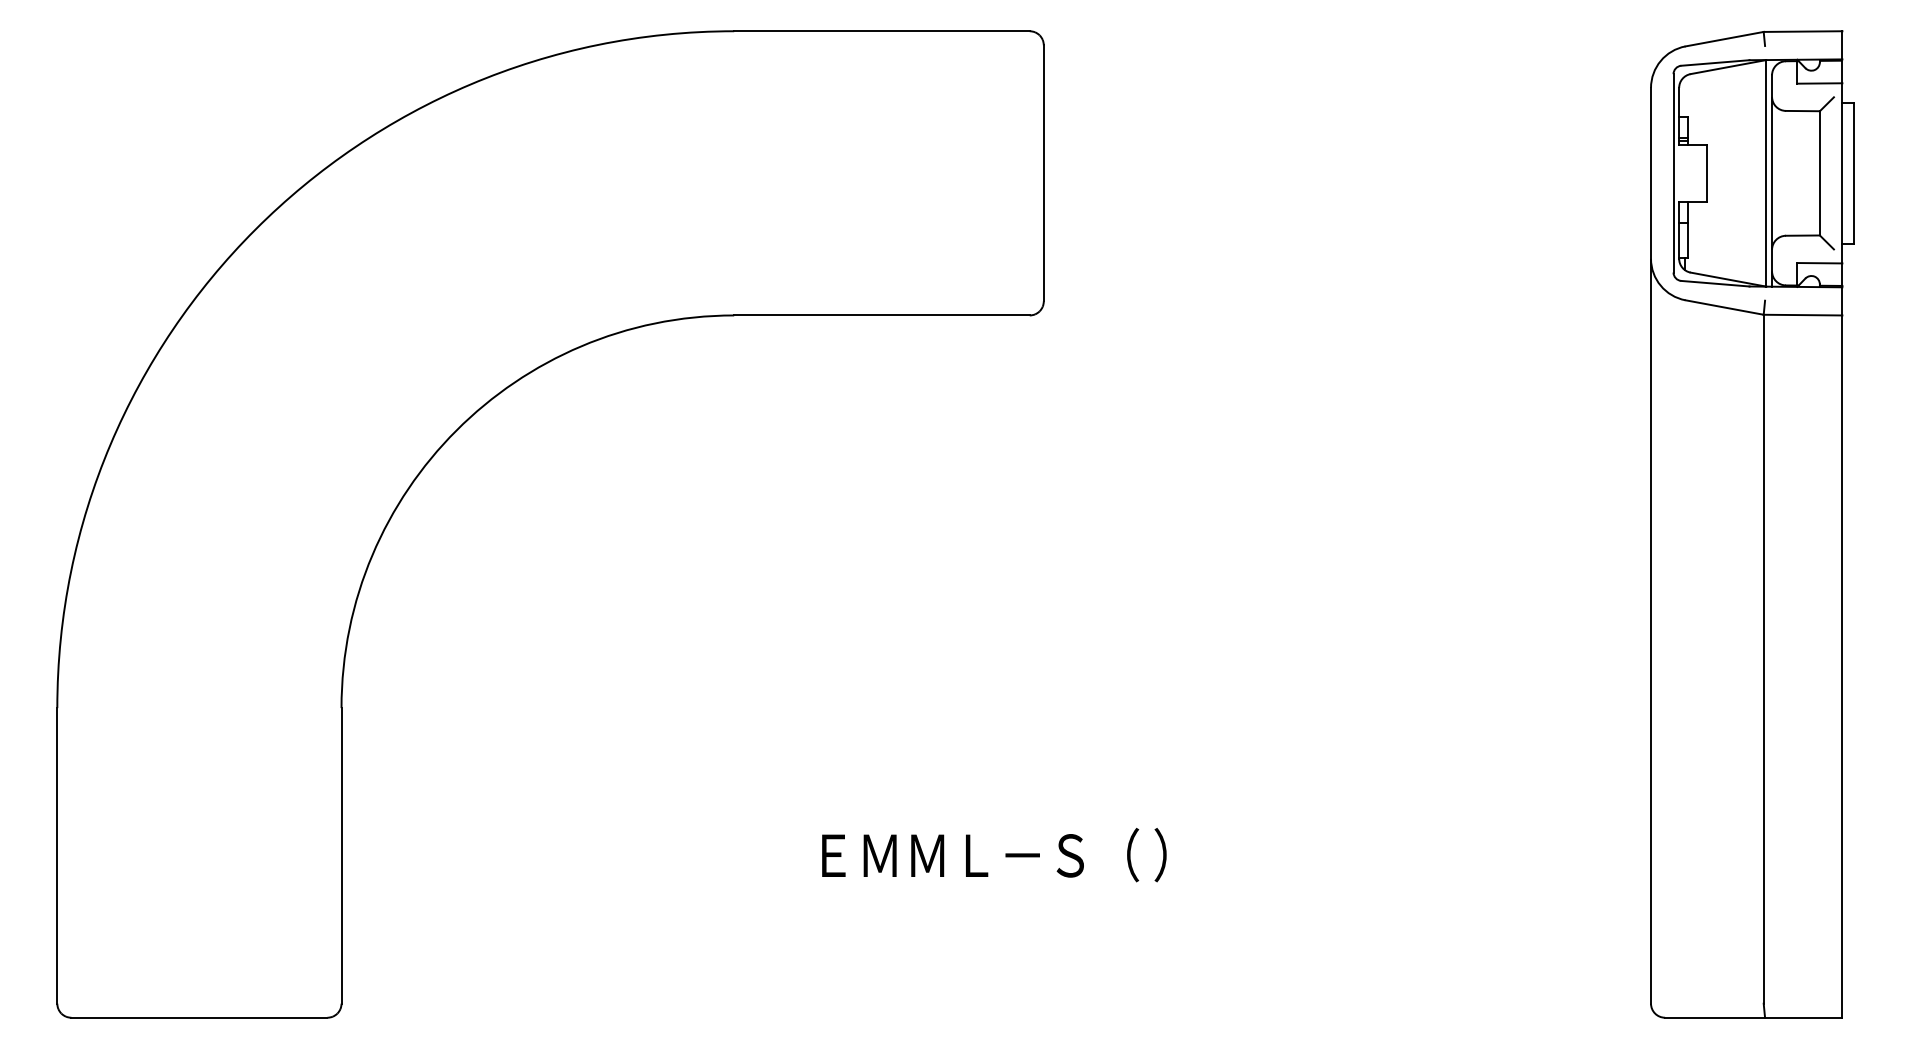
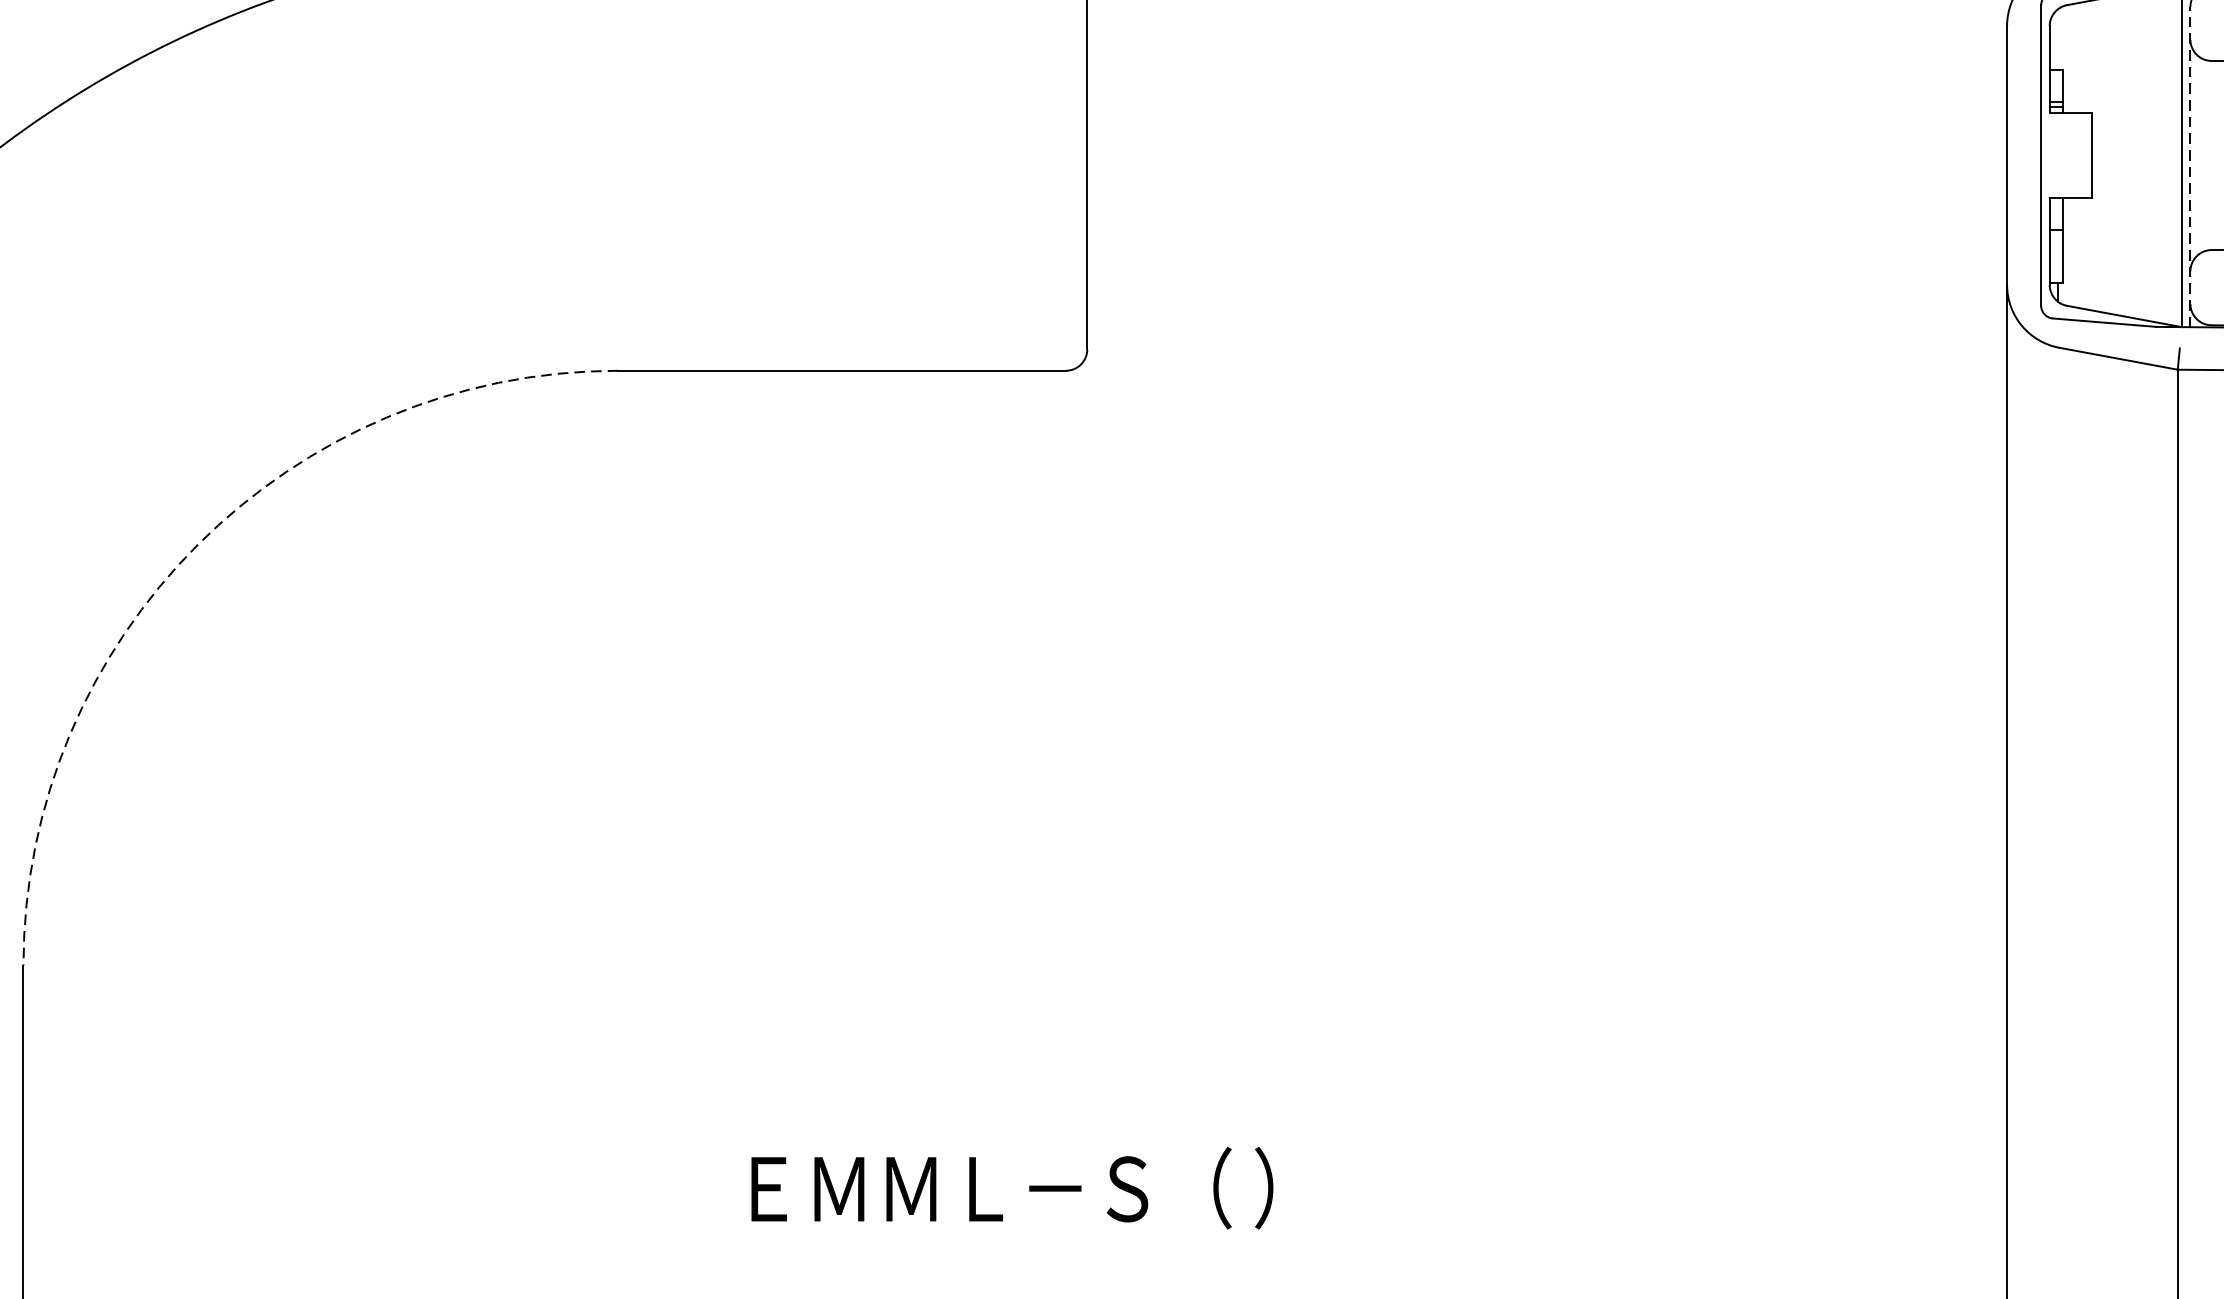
line: (1772, 181) -> (2191, 167), solid -> dashed
arc: (456, 430) -> (197, 545), solid -> dashed

